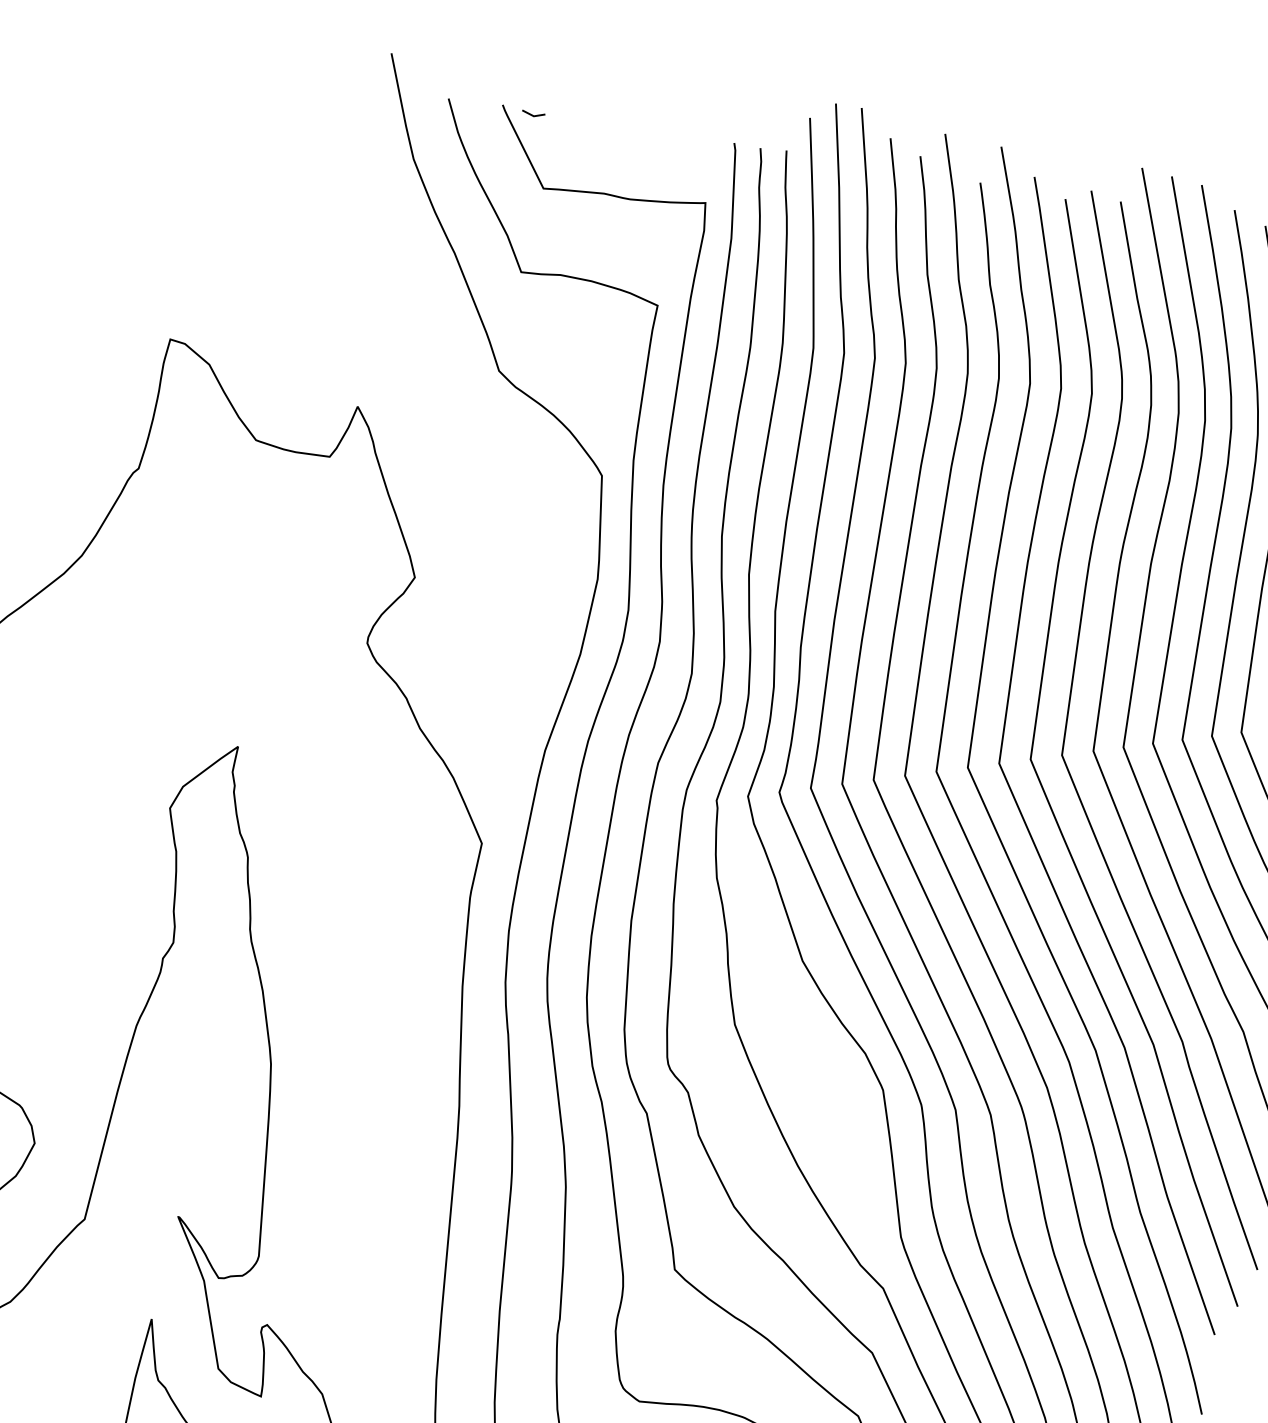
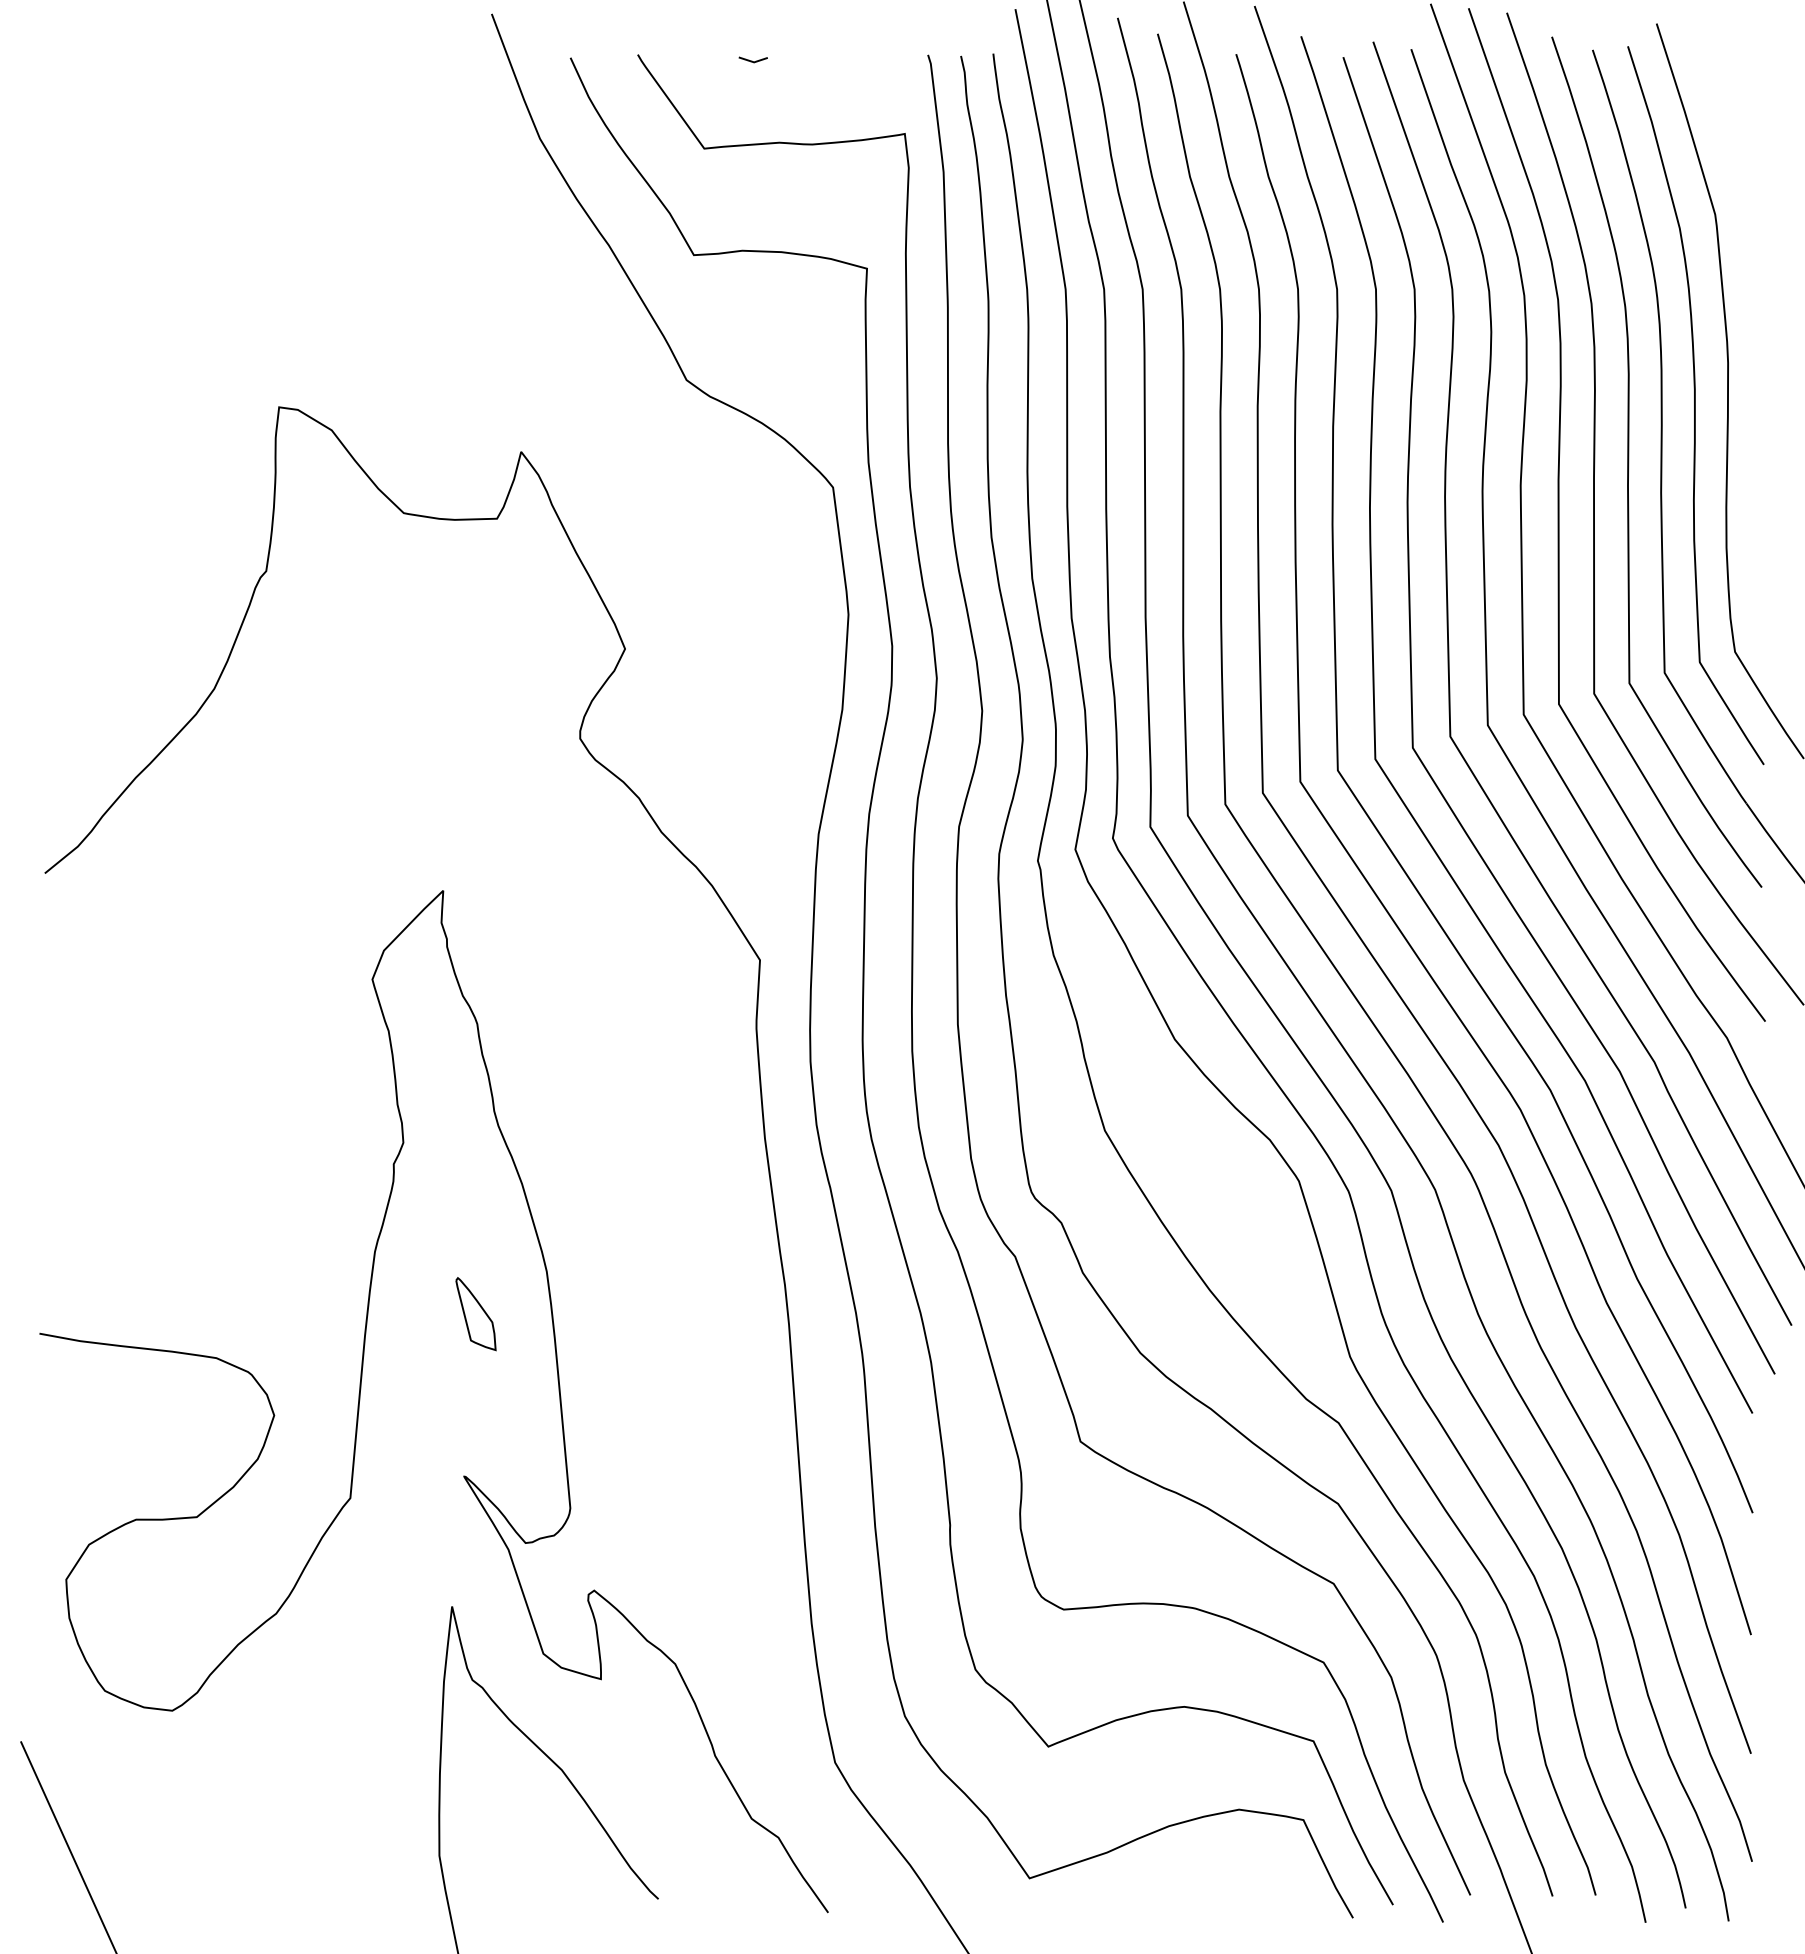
line: (532, 114) -> (752, 60), moved
part: (208, 1089) -> (475, 1314), added

